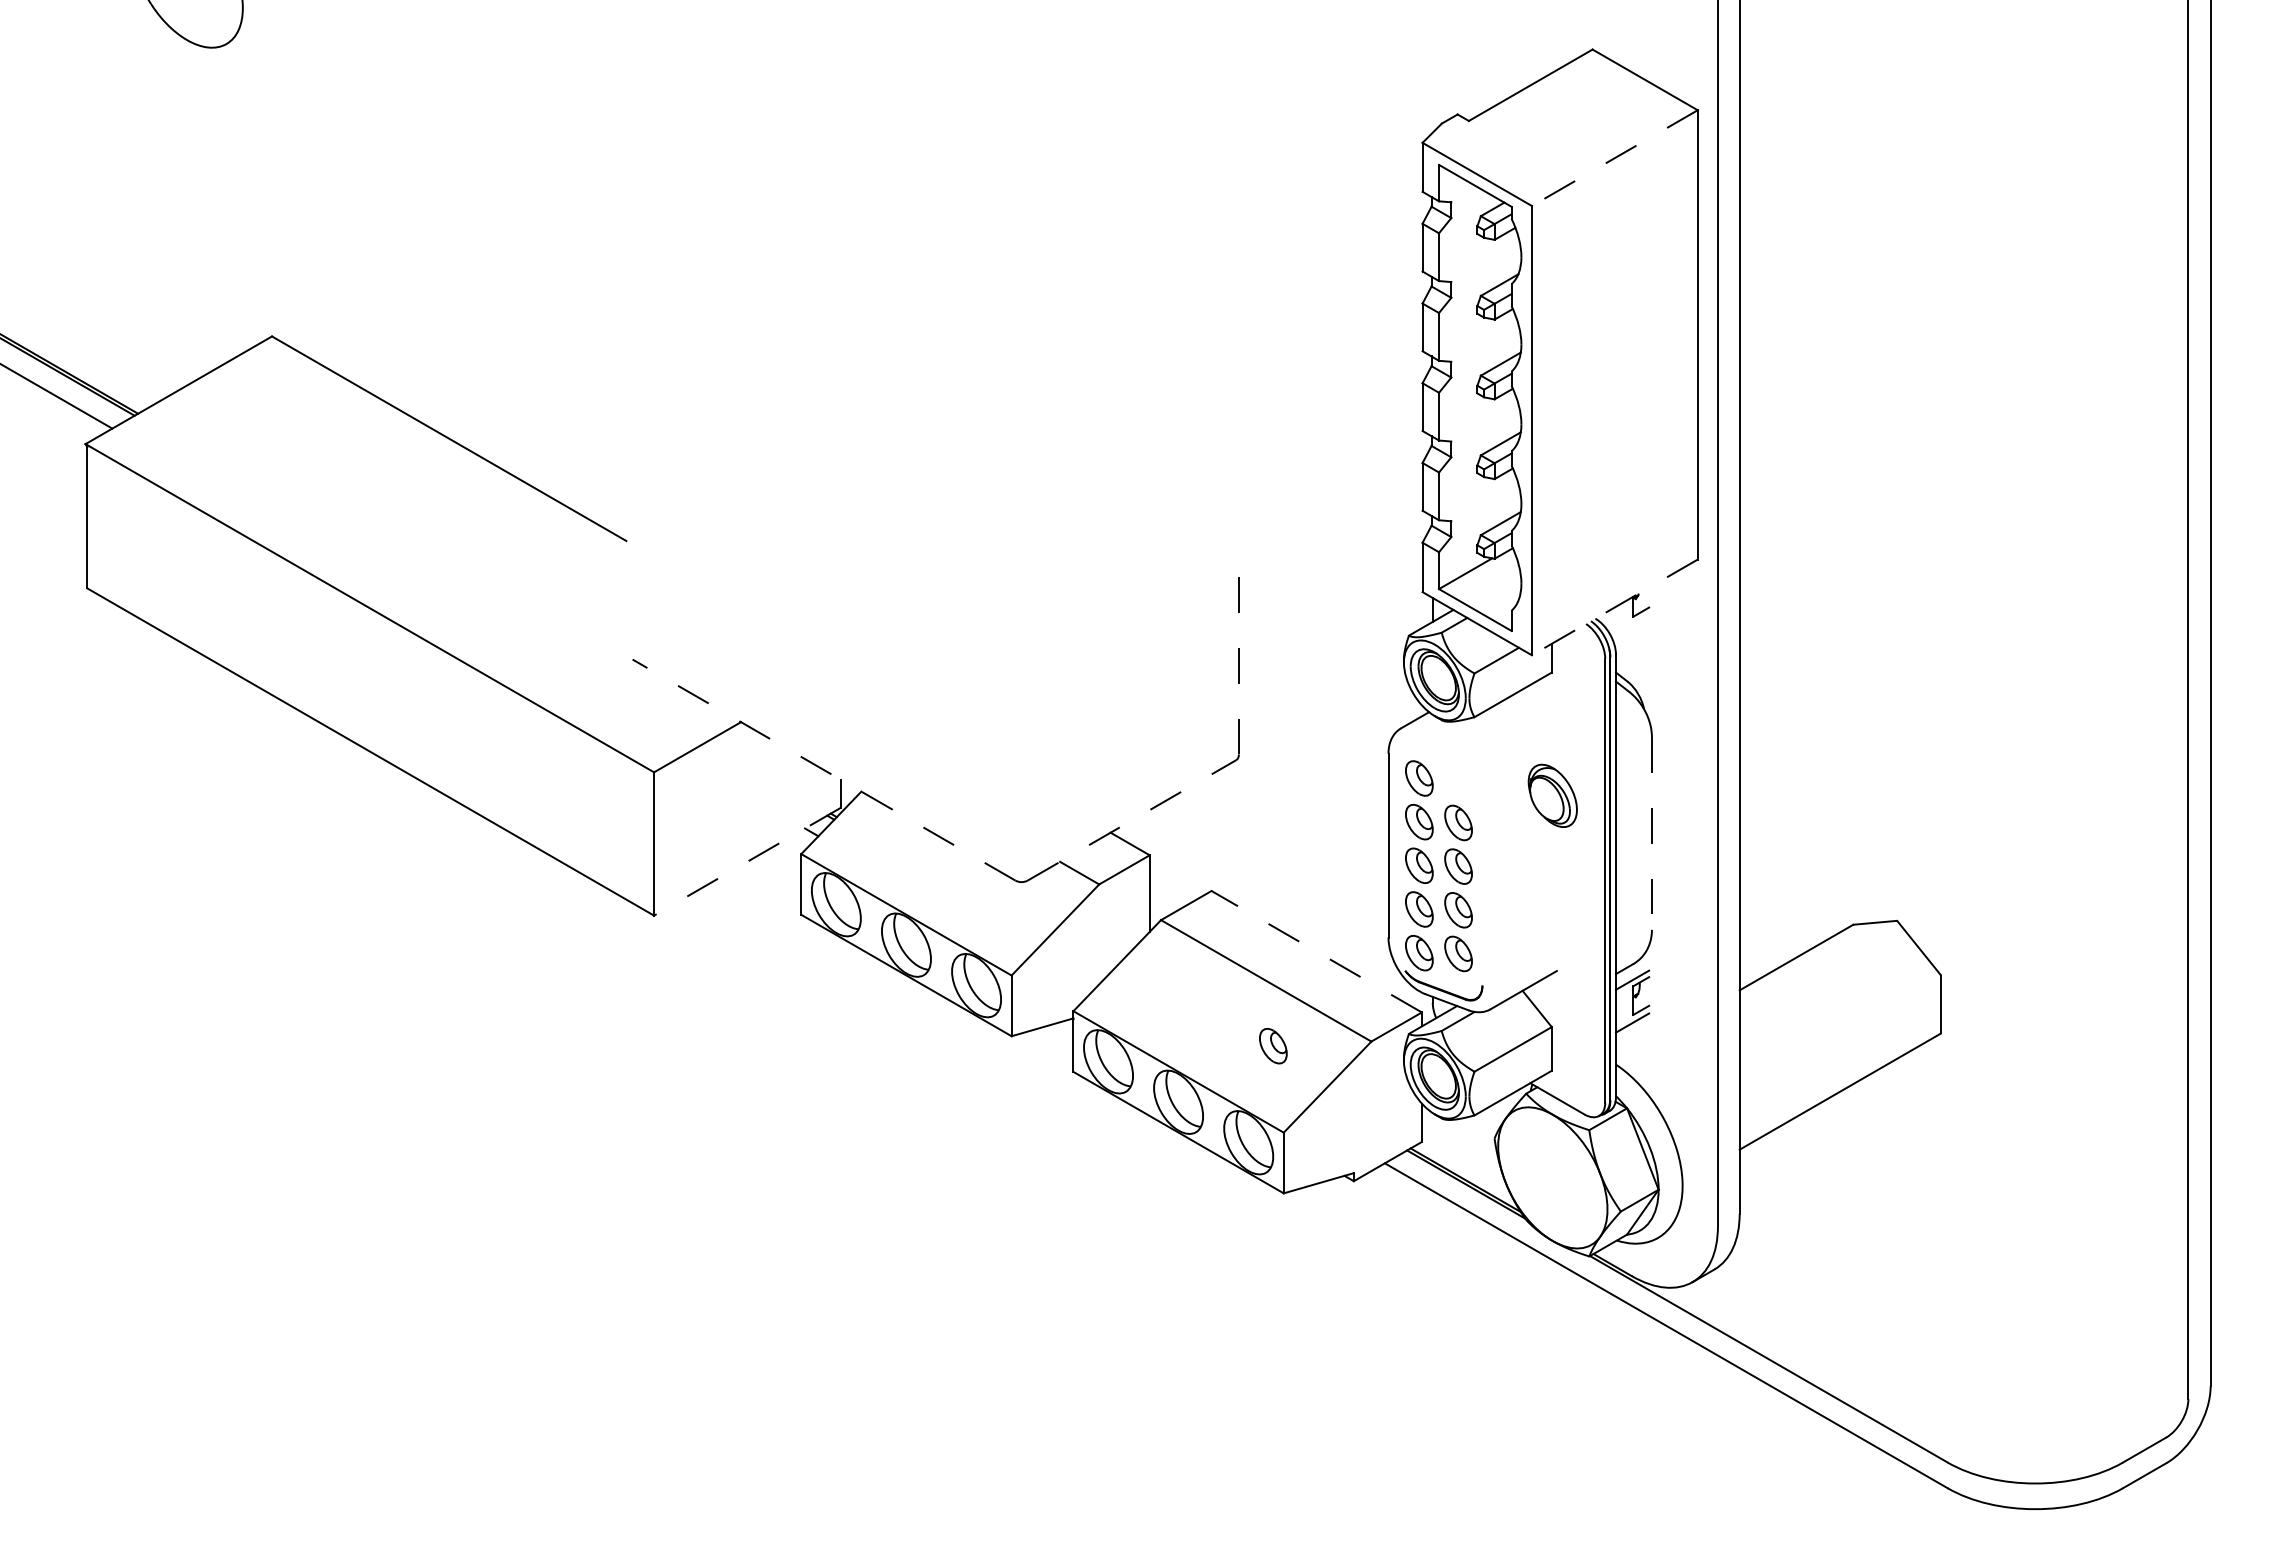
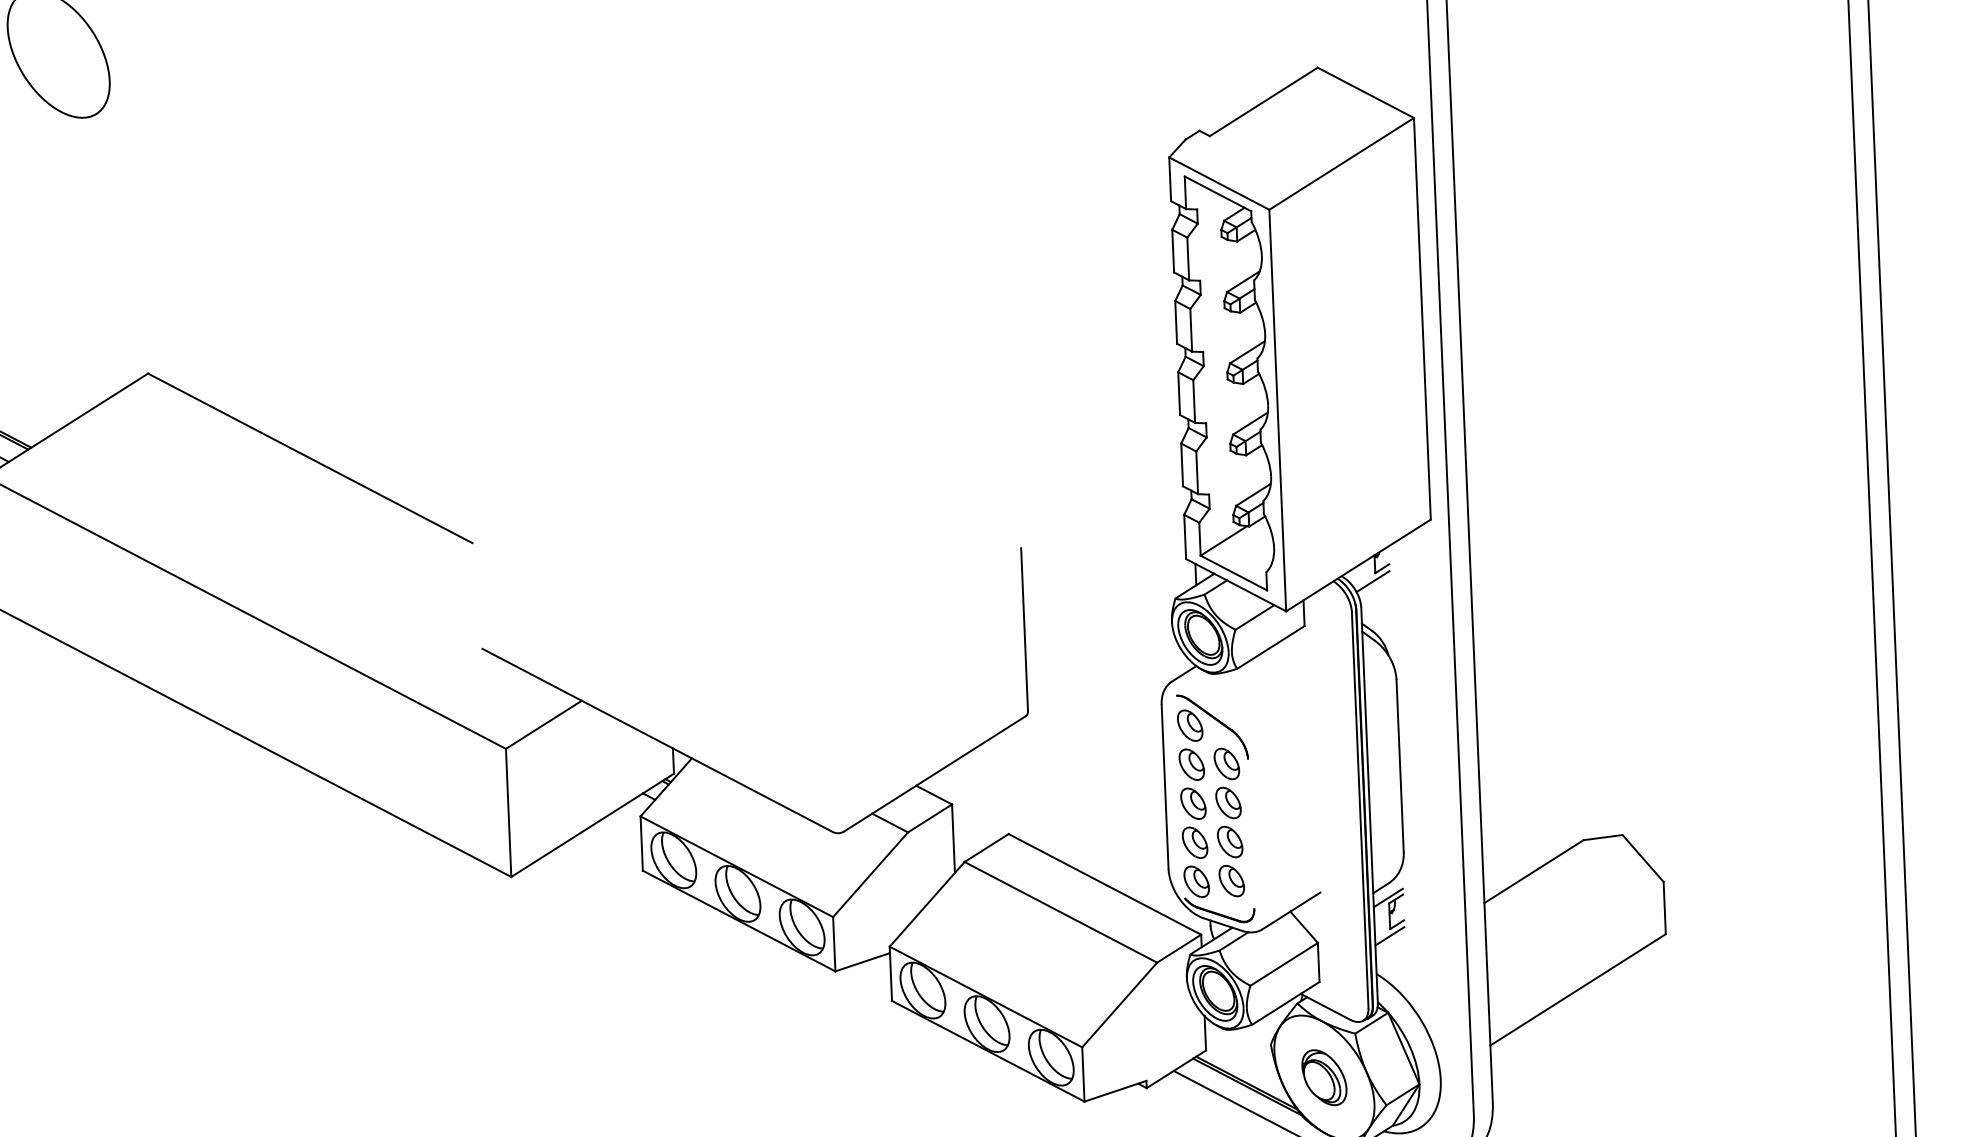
line: (1614, 158) -> (1341, 164), dashed -> solid
line: (1614, 607) -> (1358, 565), dashed -> solid
line: (1630, 626) -> (1373, 581), added
line: (1238, 662) -> (1024, 628), dashed -> solid
line: (823, 769) -> (657, 739), dashed -> solid
part: (1450, 775) -> (1217, 721), added
part: (1552, 795) -> (1324, 1077), moved
line: (1132, 820) -> (935, 774), dashed -> solid
line: (1651, 834) -> (1399, 767), dashed -> solid
line: (747, 861) -> (592, 825), dashed -> solid
line: (1316, 951) -> (1104, 884), dashed -> solid
part: (1273, 1046) -> (1069, 970), removed

